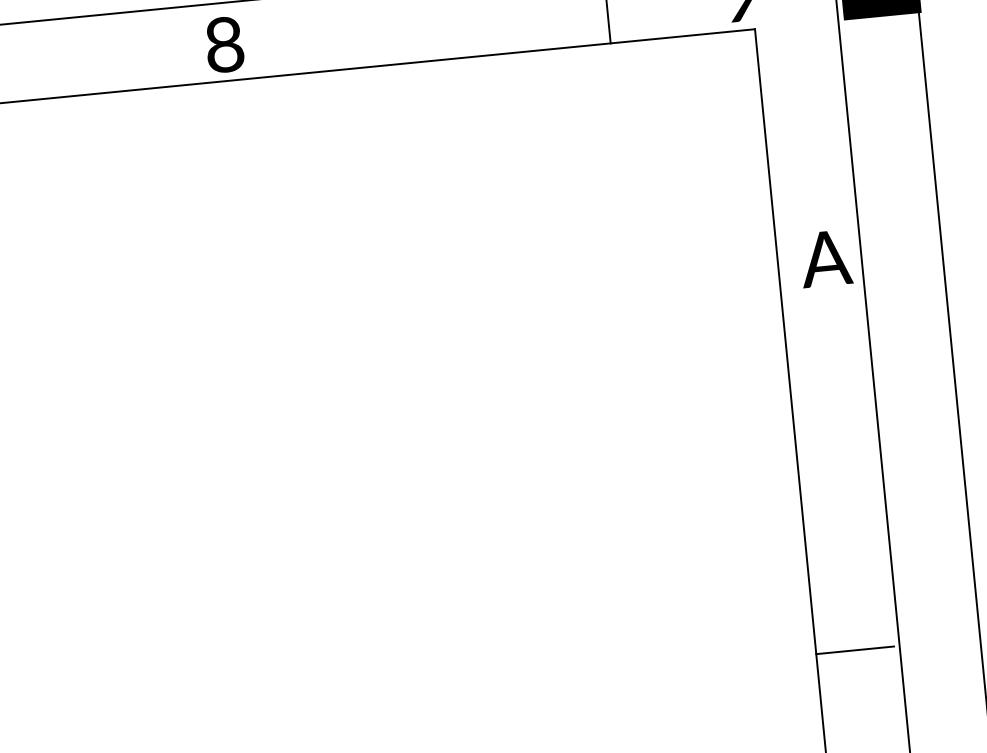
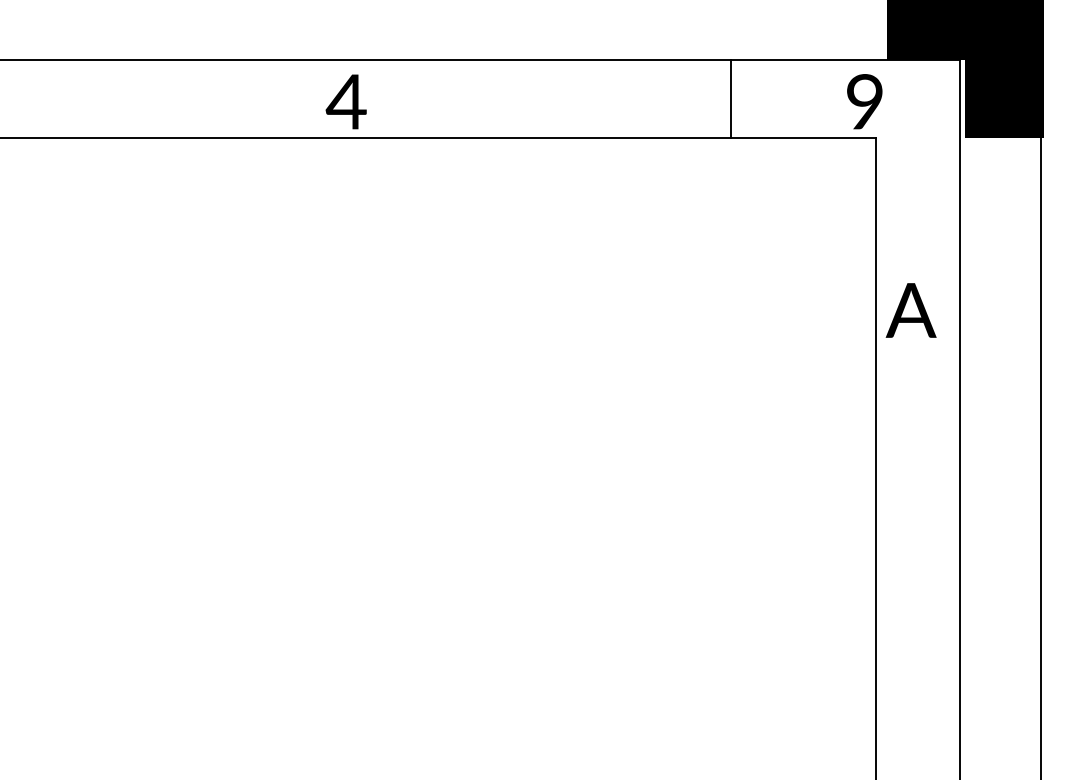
text: (223, 44) -> (345, 101), 8 -> 4
text: (825, 258) -> (910, 310), moved
line: (855, 650) -> (915, 766), removed

